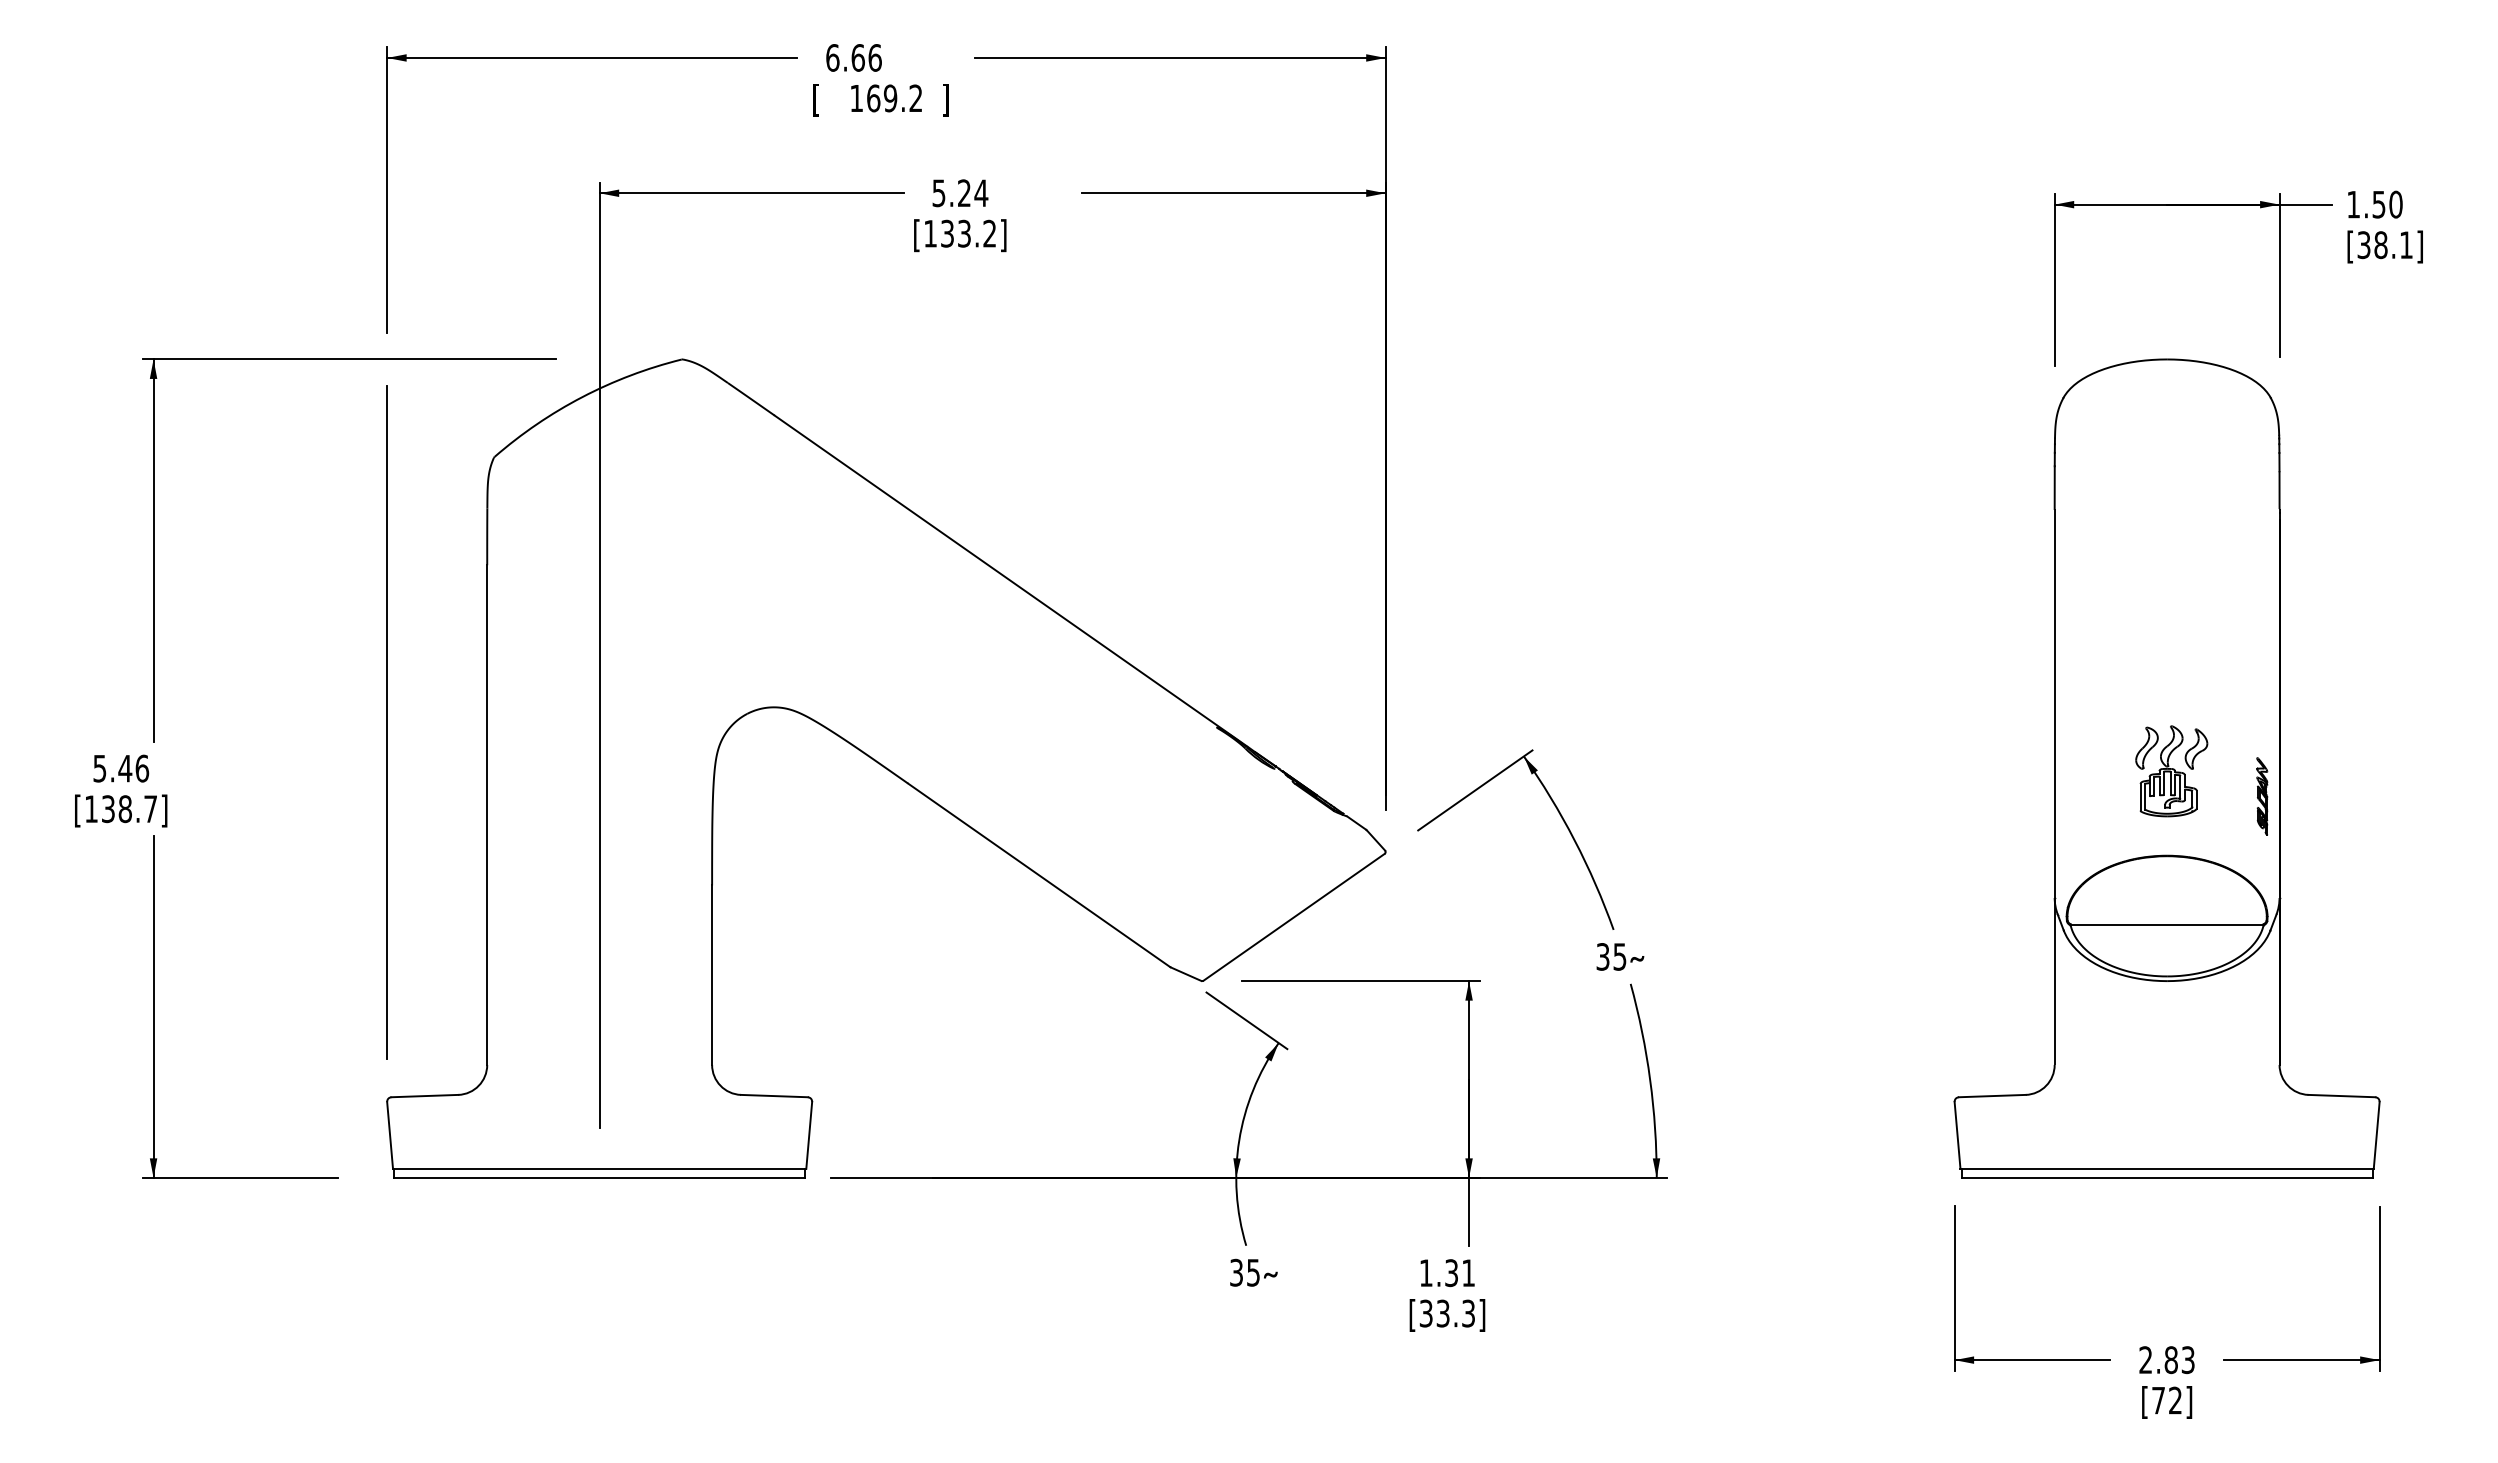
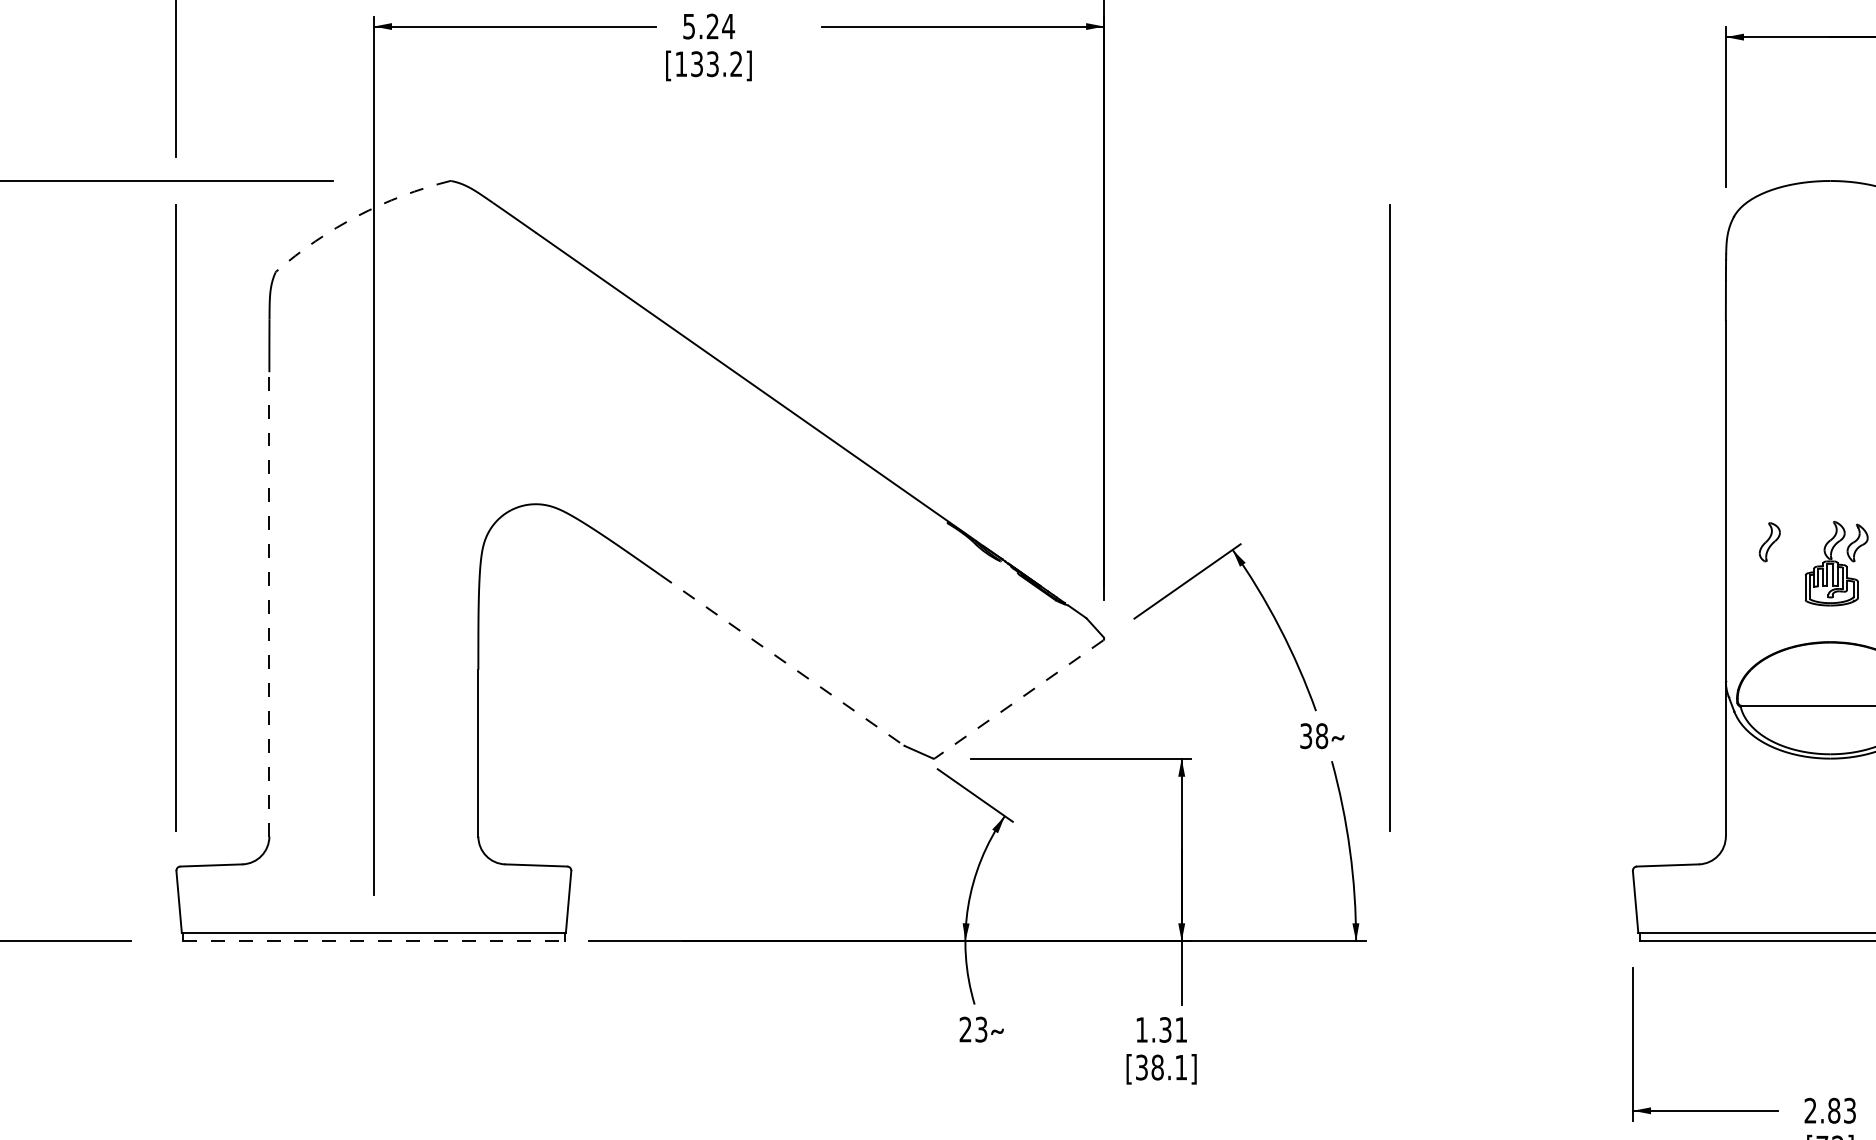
arc: (582, 397) -> (357, 216), solid -> dashed
line: (1692, 722) -> (1389, 518), added
part: (2146, 747) -> (1769, 541), moved
line: (487, 815) -> (269, 604), solid -> dashed
line: (1038, 875) -> (781, 660), solid -> dashed
line: (1294, 917) -> (1019, 699), solid -> dashed
text: (1619, 956) -> (1321, 735), 35 -> 38
line: (600, 1177) -> (374, 941), solid -> dashed
text: (1244, 1272) -> (973, 1029), 35 -> 23
text: (1455, 1313) -> (1169, 1067), [33.3] -> [38.1]

